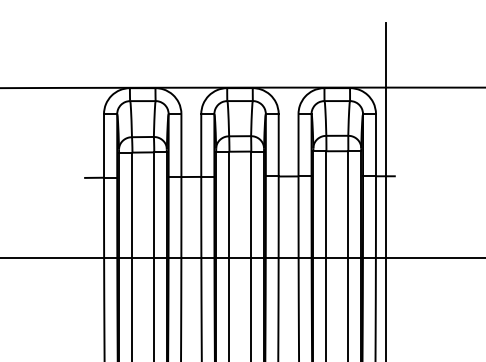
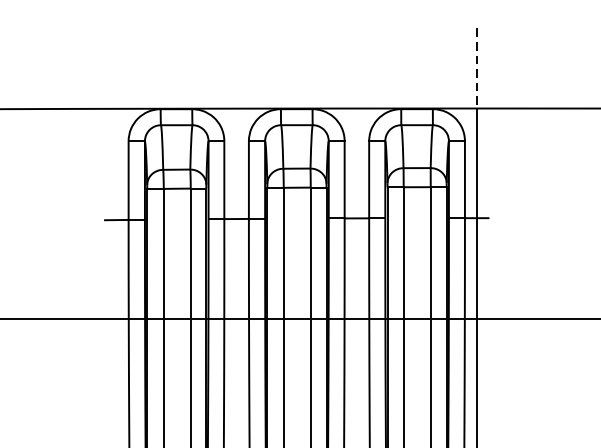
line: (385, 55) -> (476, 68), solid -> dashed

